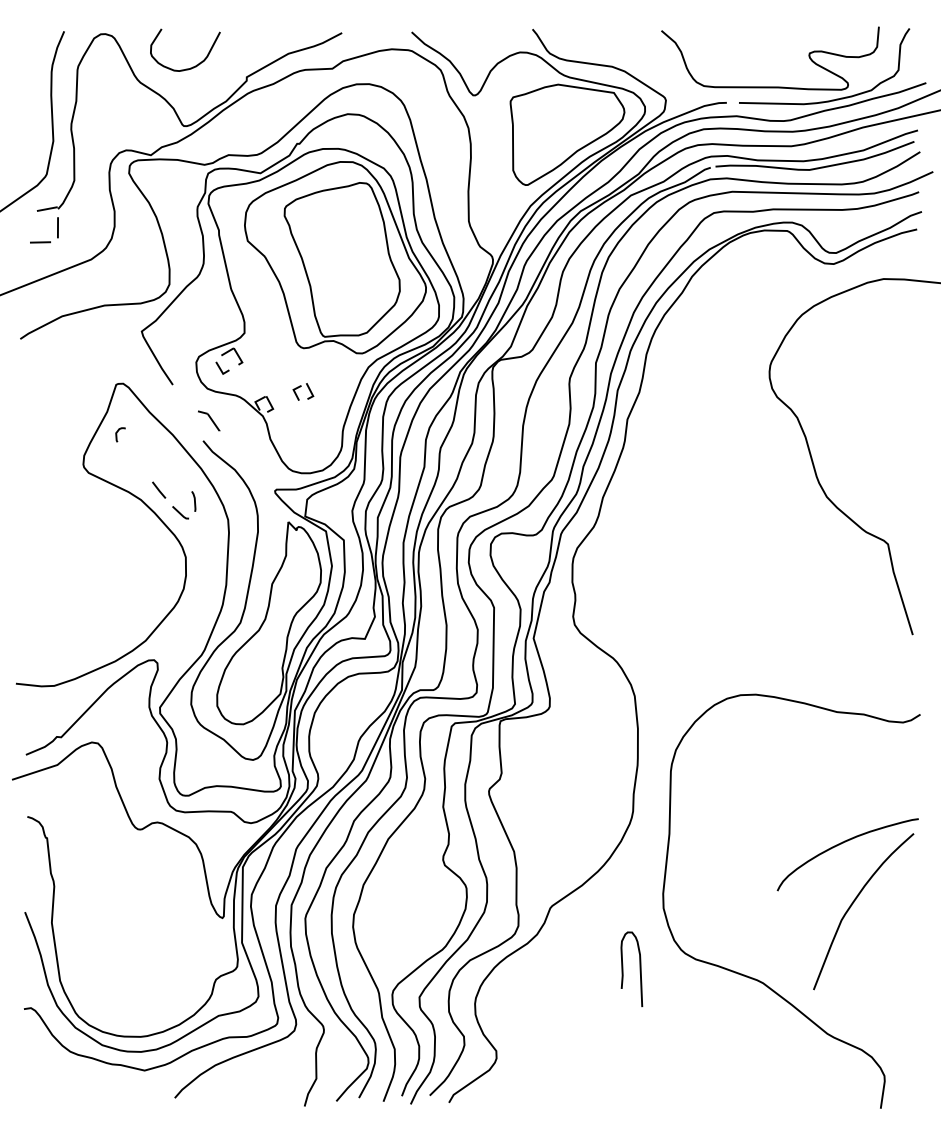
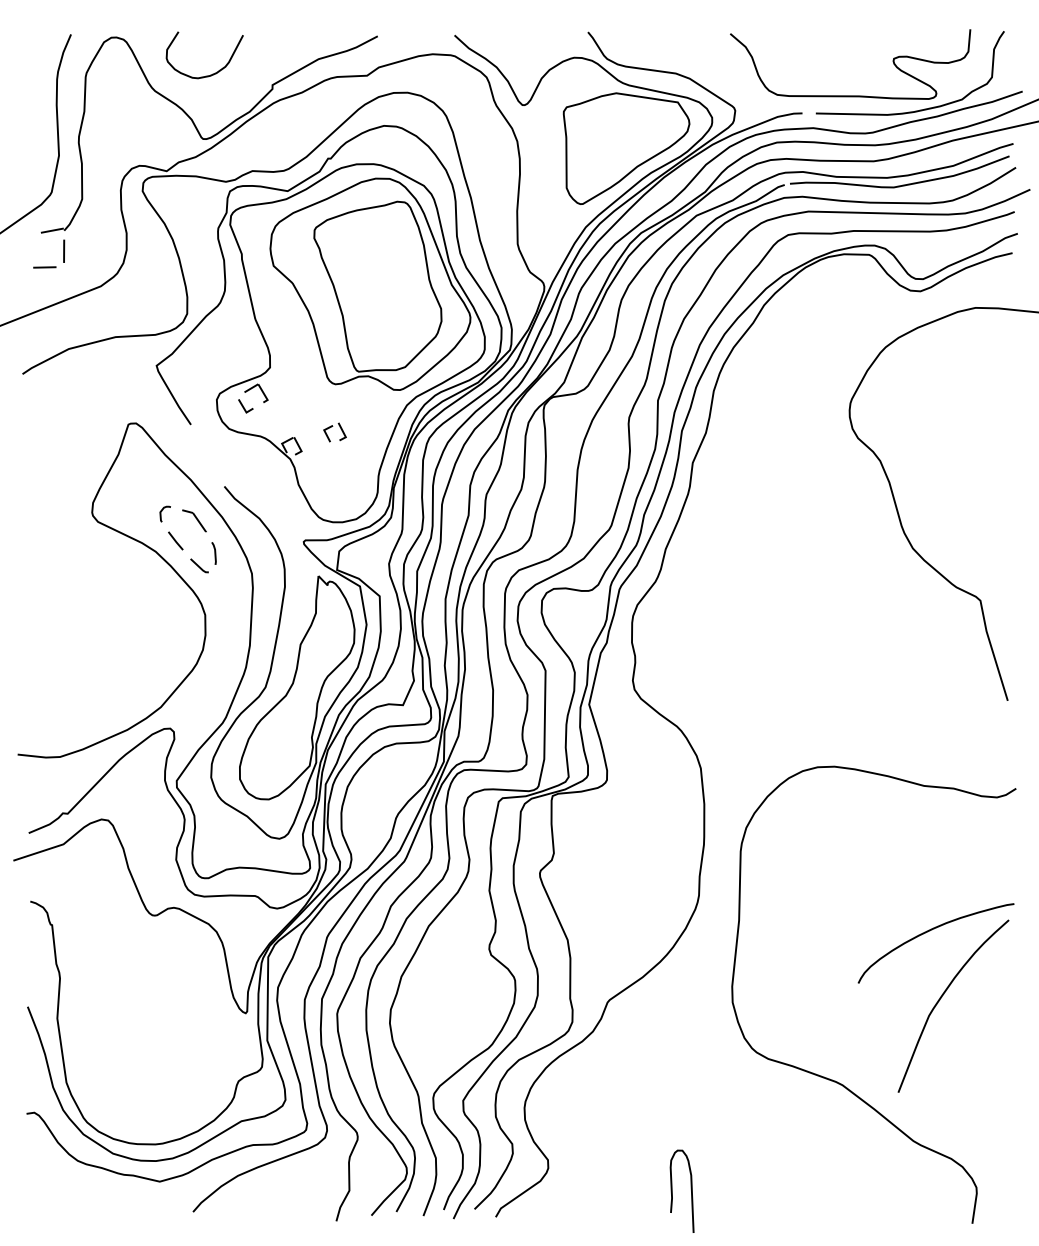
part: (209, 420) -> (194, 520), moved
curve: (117, 434) -> (161, 513), moved
curve: (623, 968) -> (672, 1190), moved

